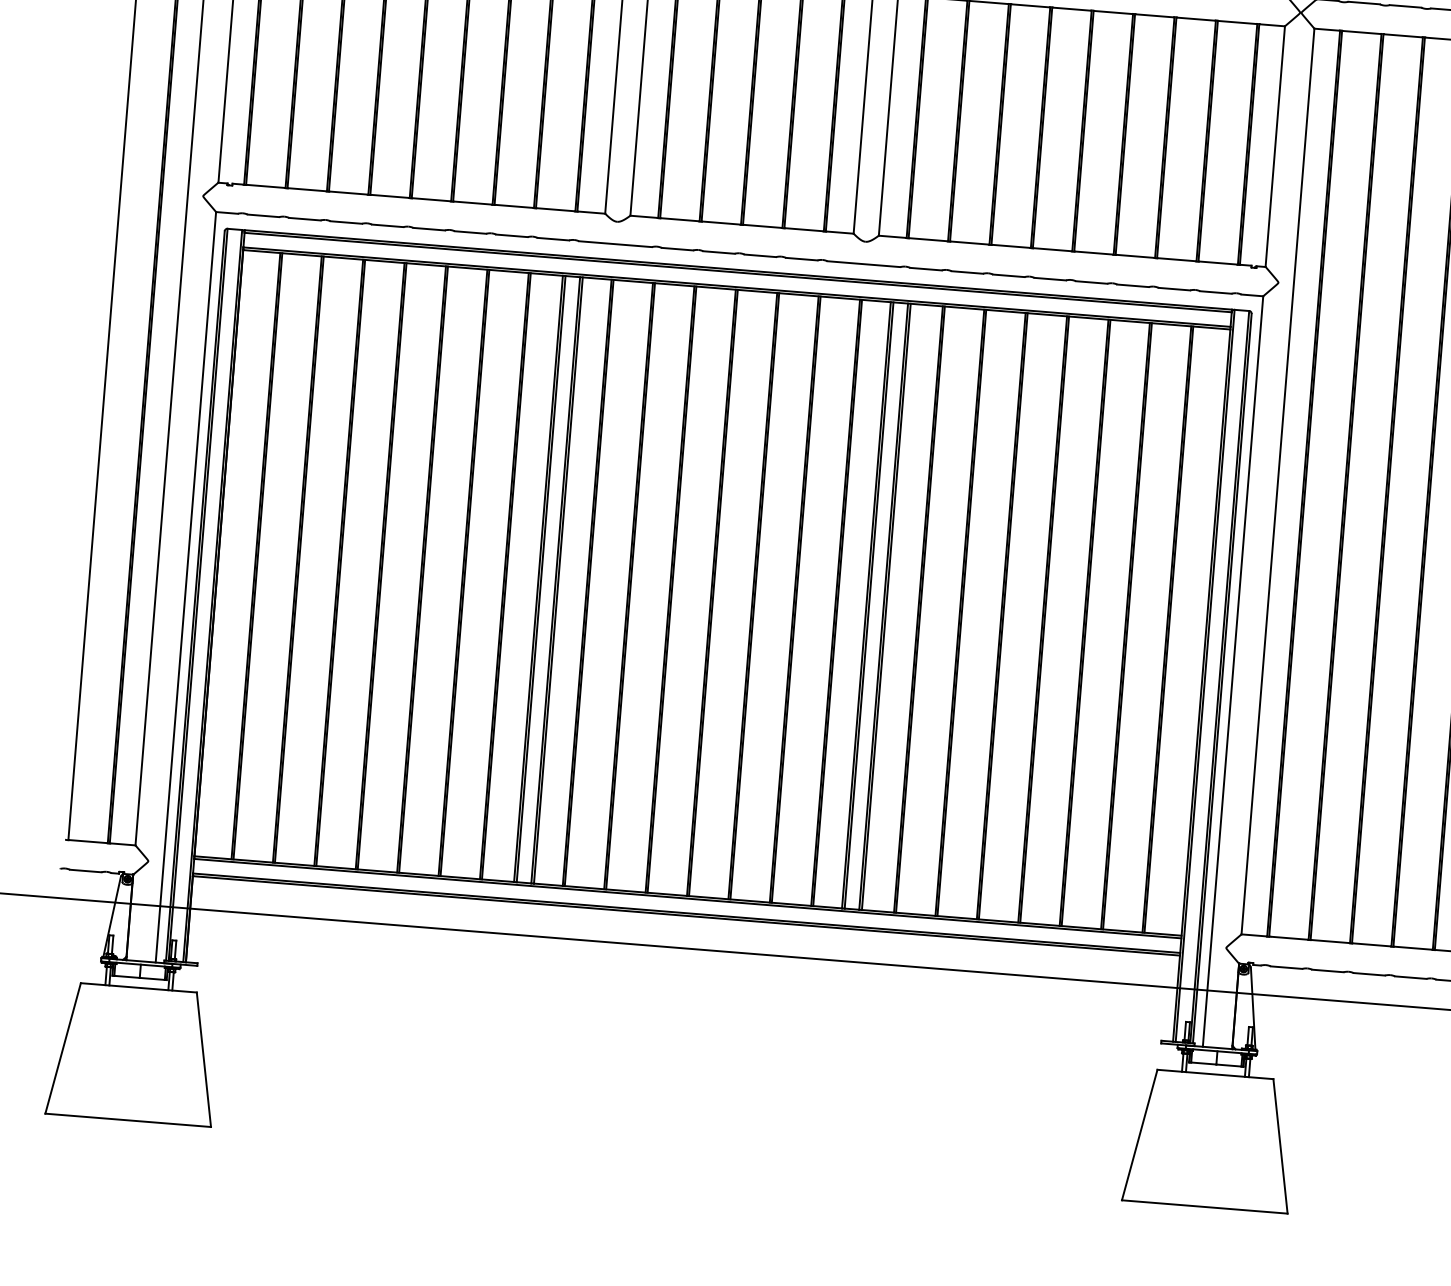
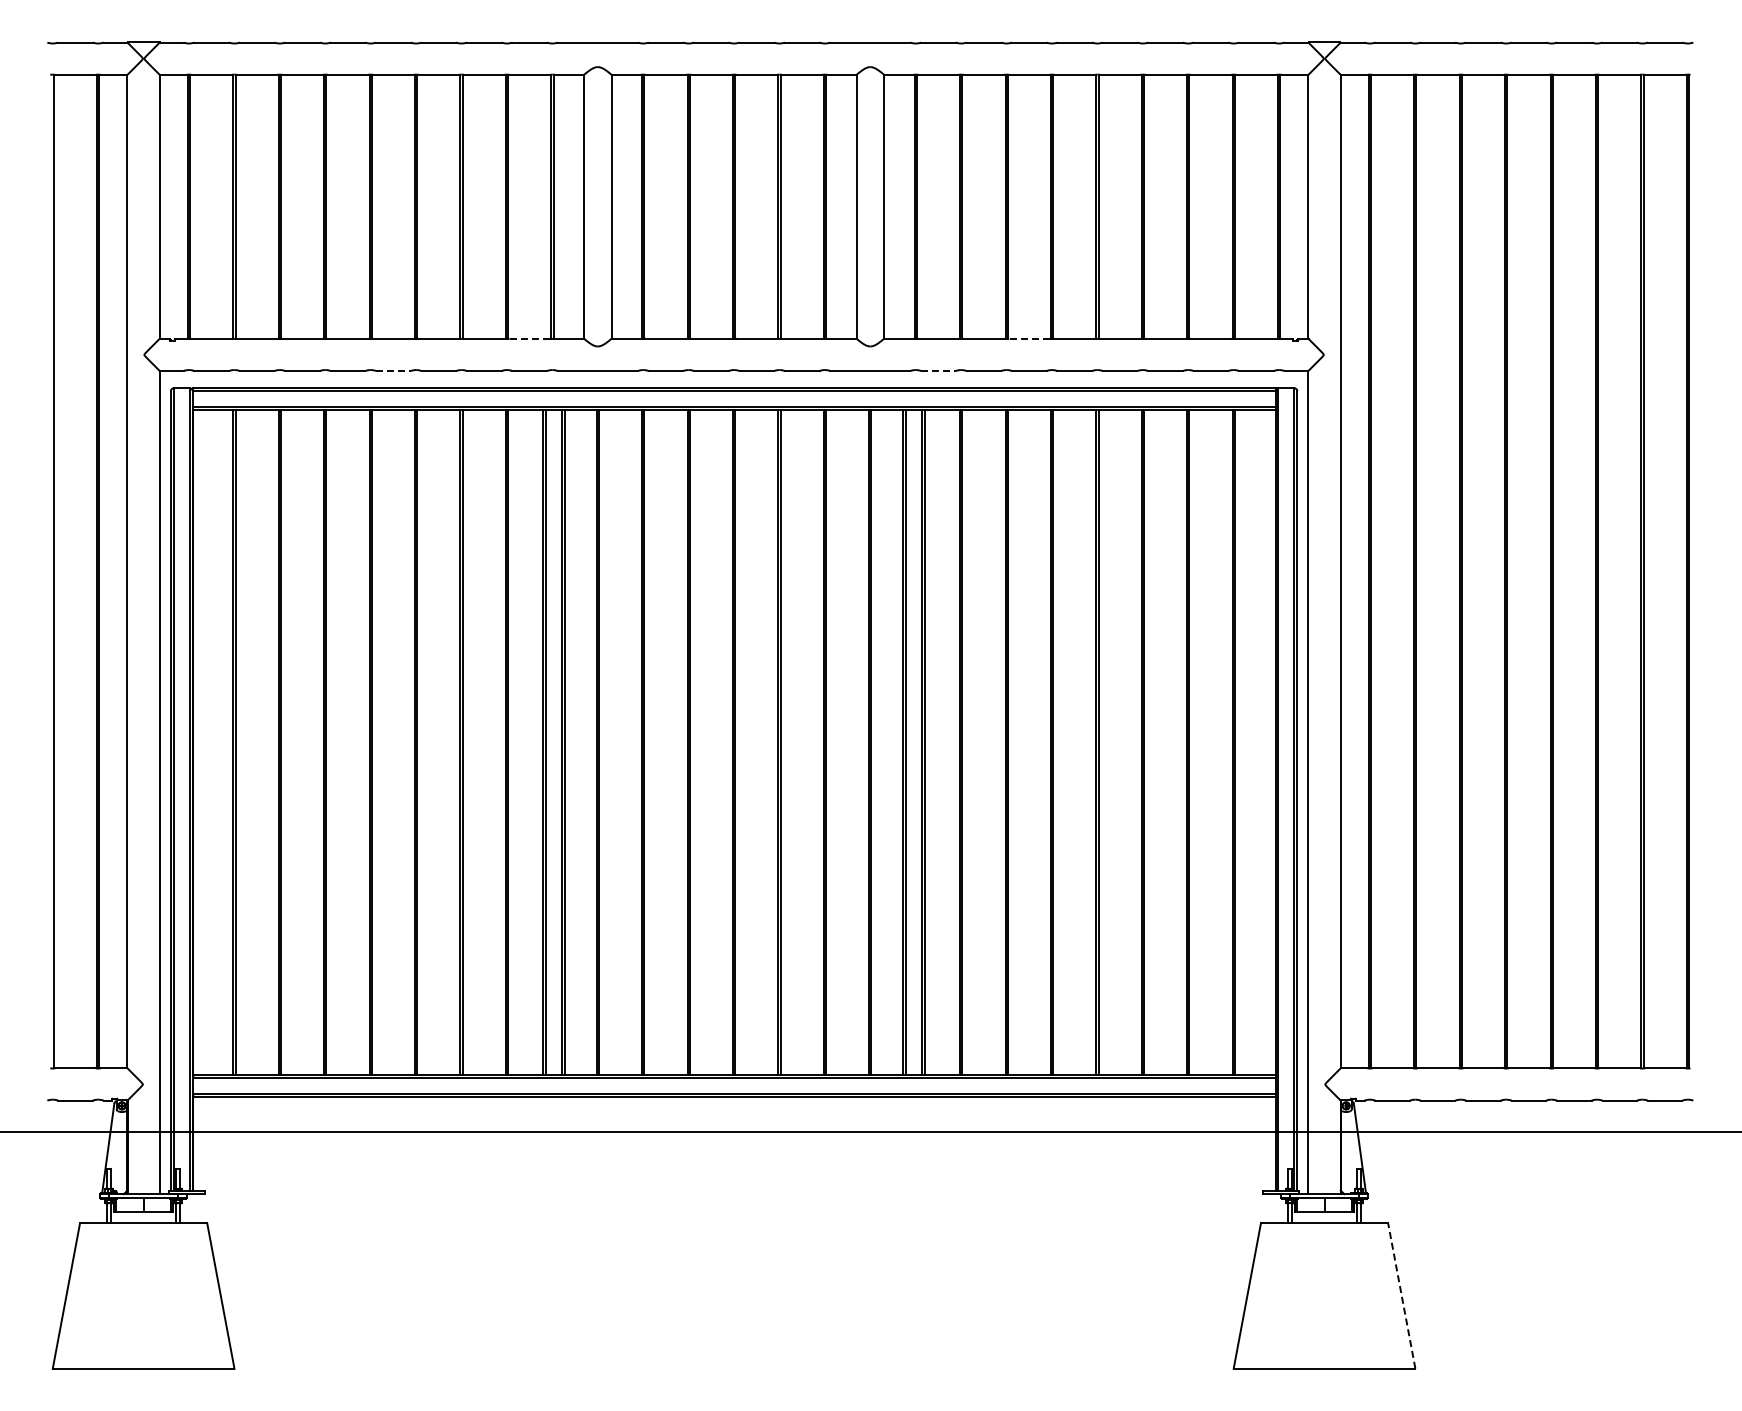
line: (555, 209) -> (529, 338), solid -> dashed
line: (429, 229) -> (393, 371), solid -> dashed
line: (1010, 246) -> (1028, 338), solid -> dashed
line: (925, 269) -> (938, 371), solid -> dashed
line: (1280, 1145) -> (1401, 1295), solid -> dashed

